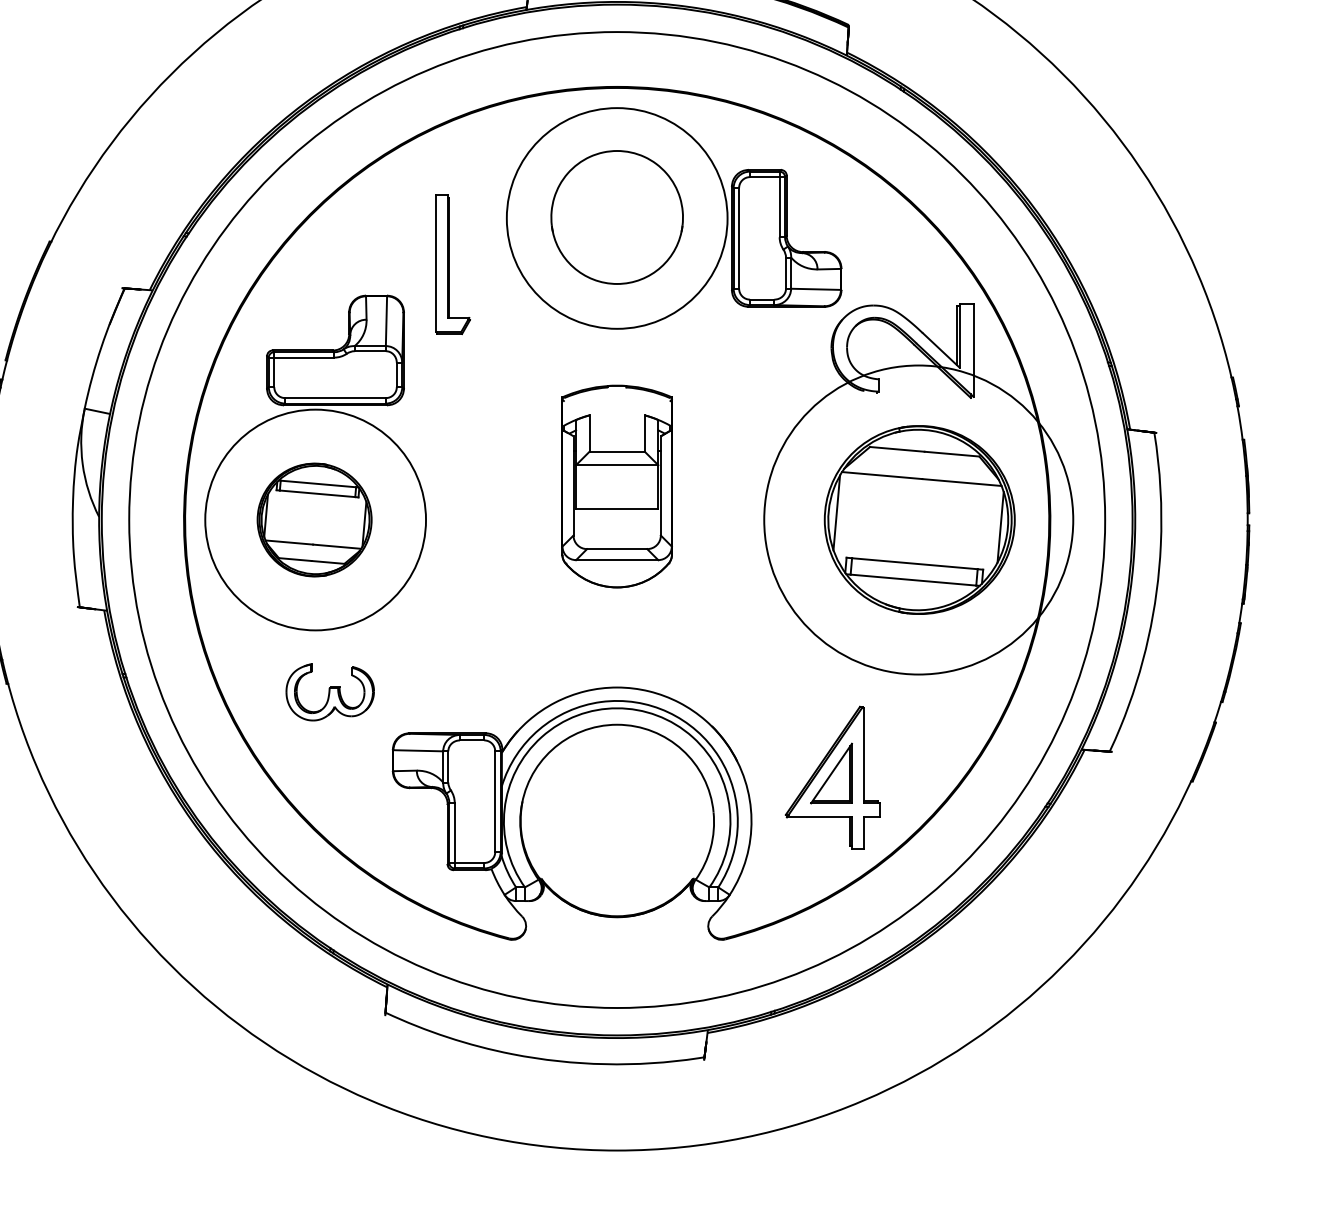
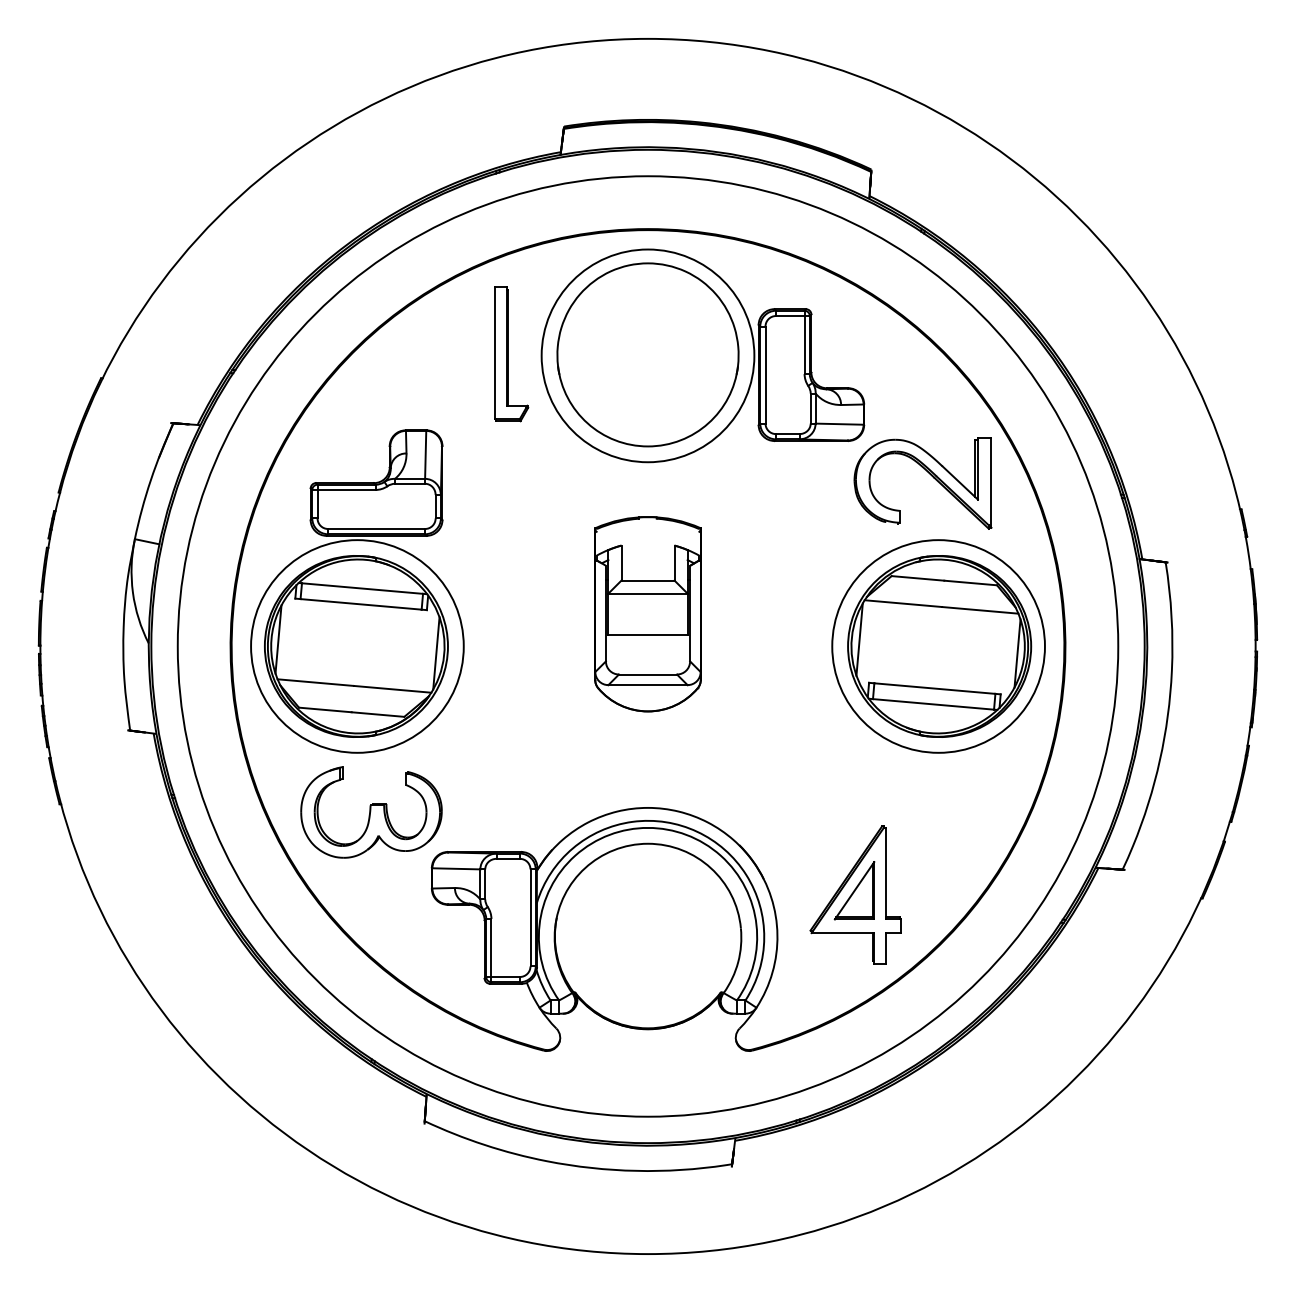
part: (616, 217) -> (647, 354), size x1.43
part: (452, 264) -> (511, 354), moved
part: (314, 520) -> (356, 646), size x1.67
circle: (918, 520) -> (938, 646), size x0.71
part: (330, 692) -> (371, 812), size x1.67

